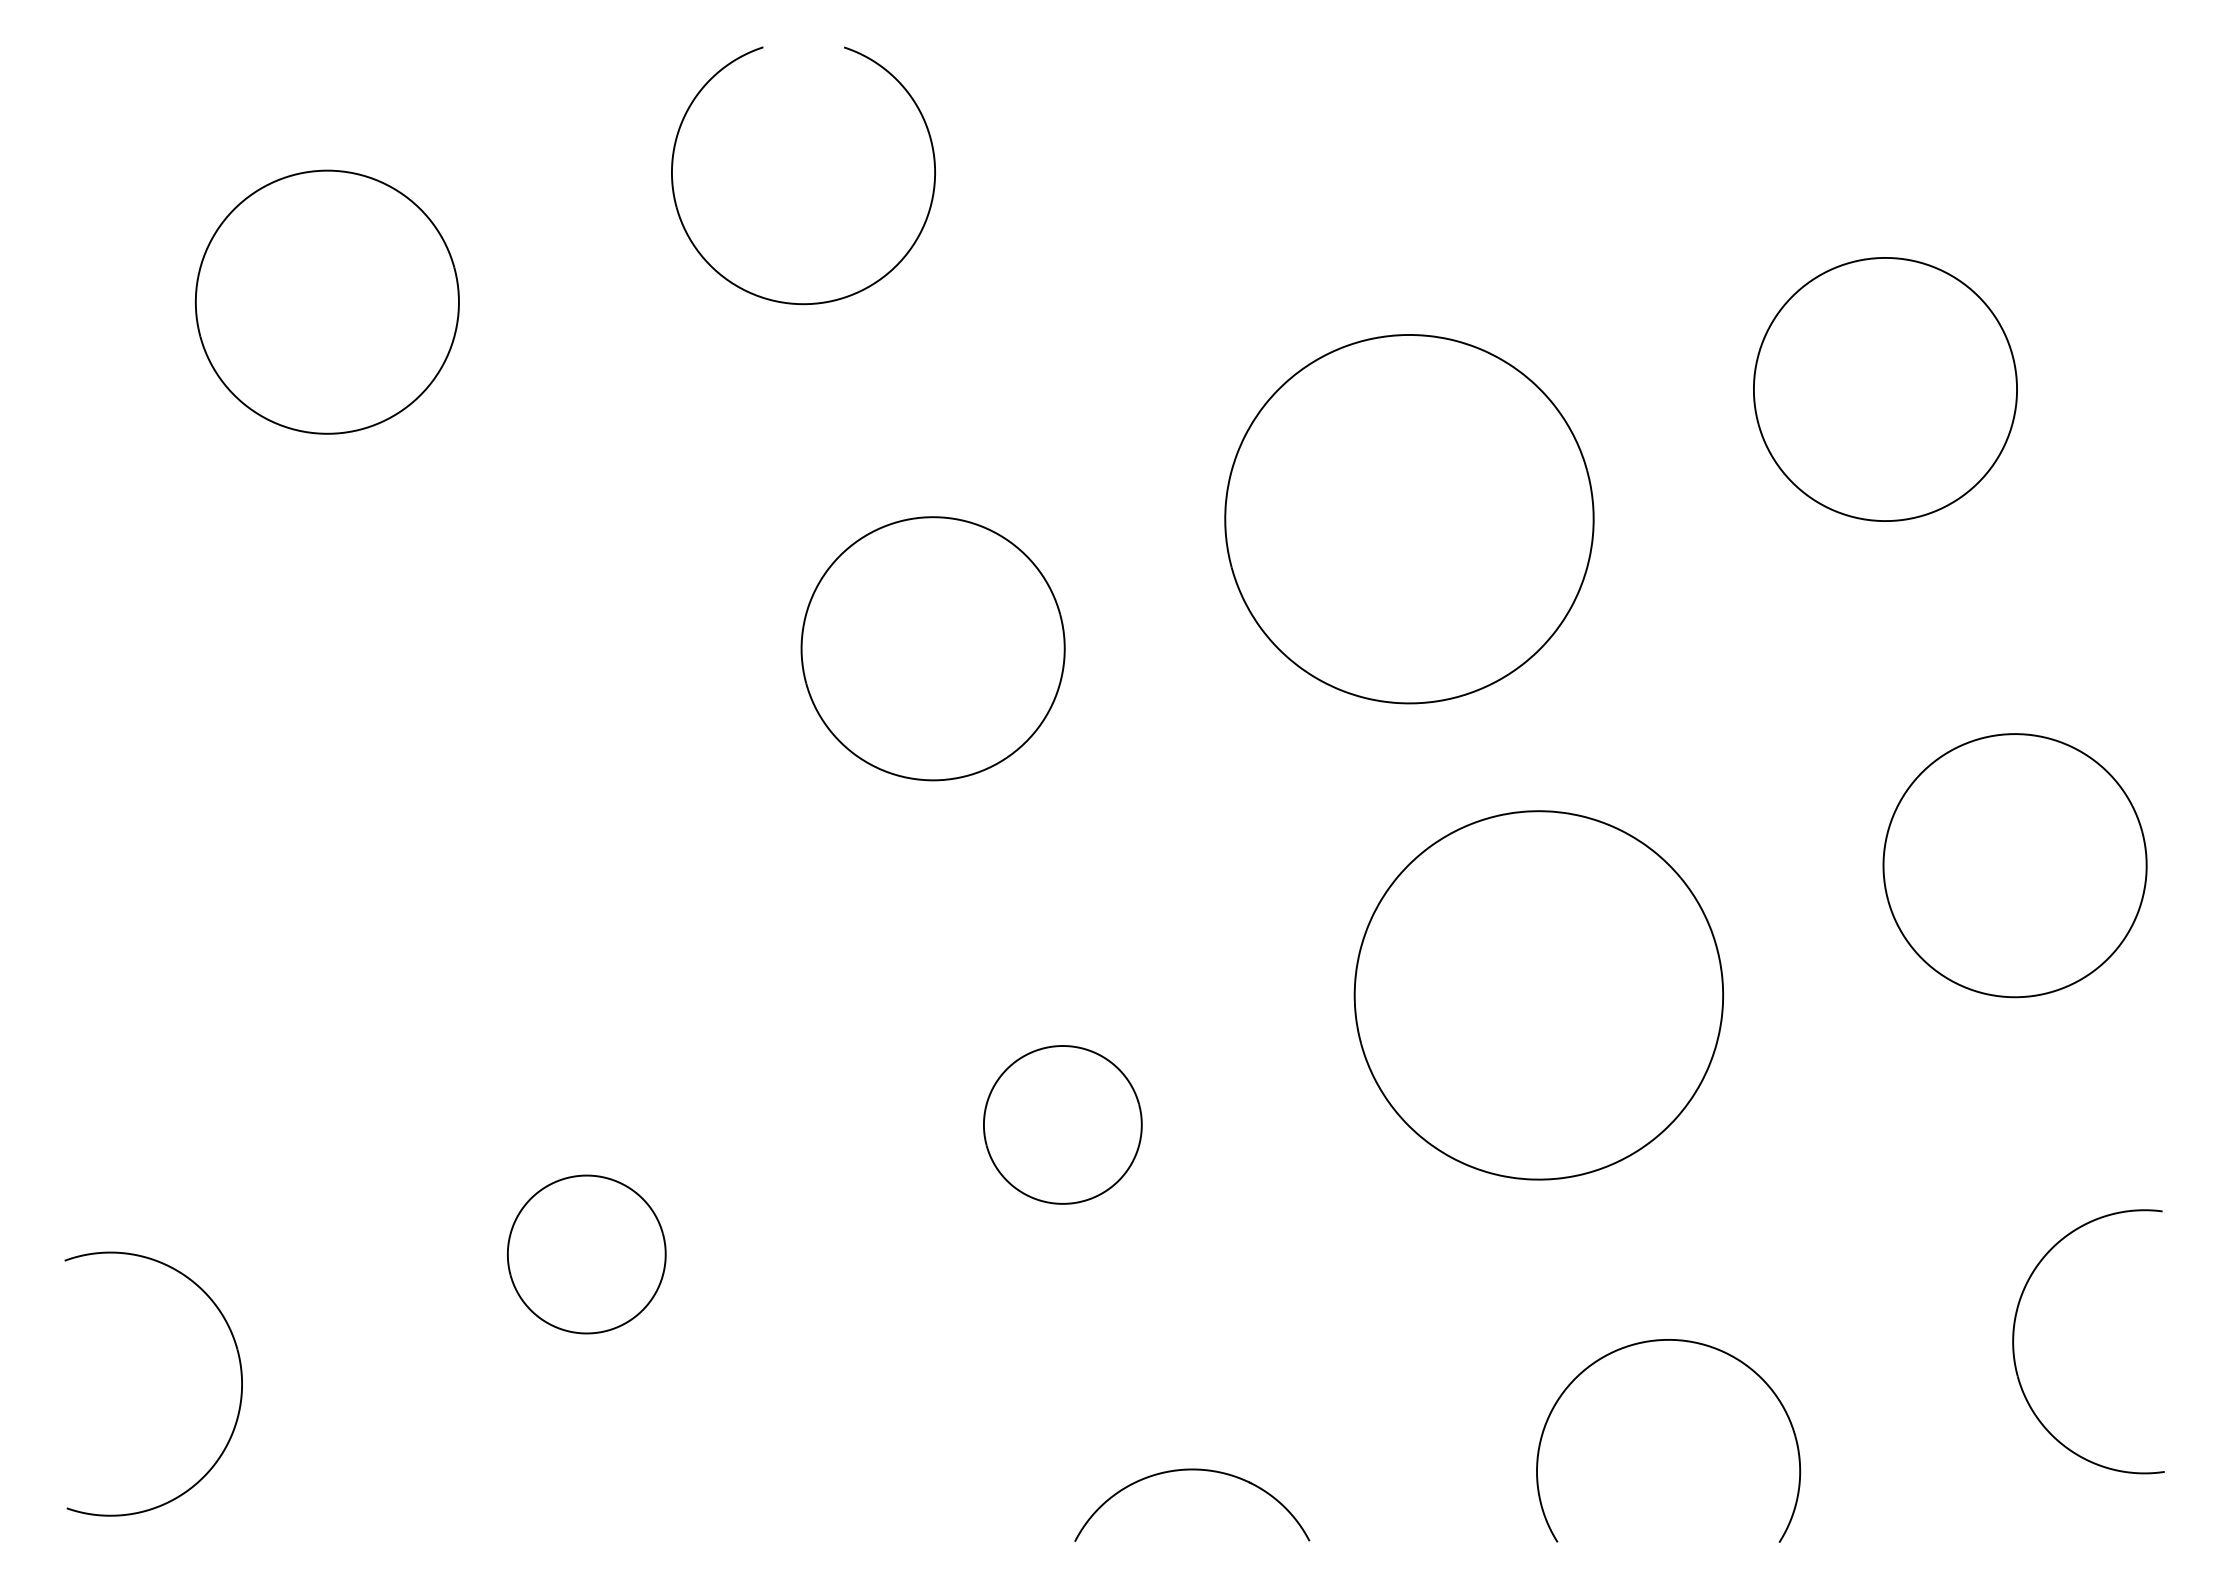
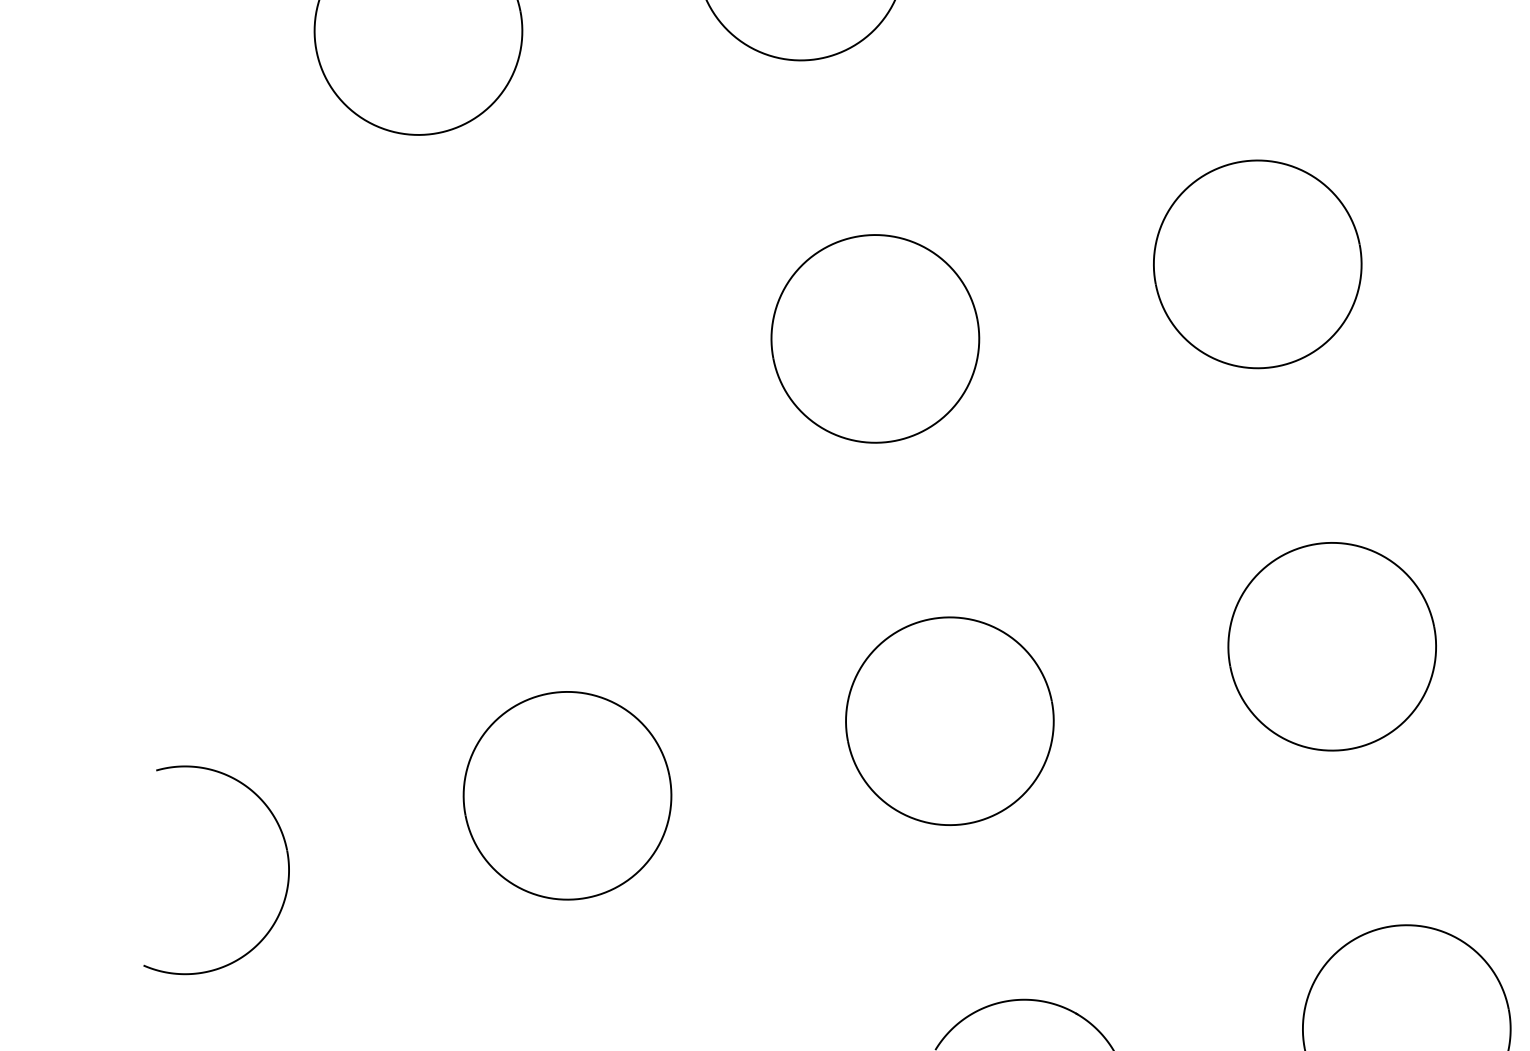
part: (1408, 518) -> (1257, 263), size x0.71
part: (1538, 994) -> (1331, 646), size x0.71
part: (1062, 1124) -> (949, 720), size x1.67
part: (586, 1254) -> (567, 795), size x1.67

